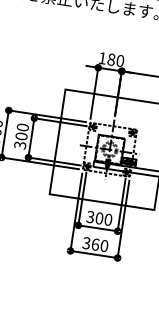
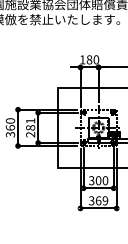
text: (21, 135) -> (30, 127), 300 -> 281
text: (104, 245) -> (105, 200), 360 -> 369

